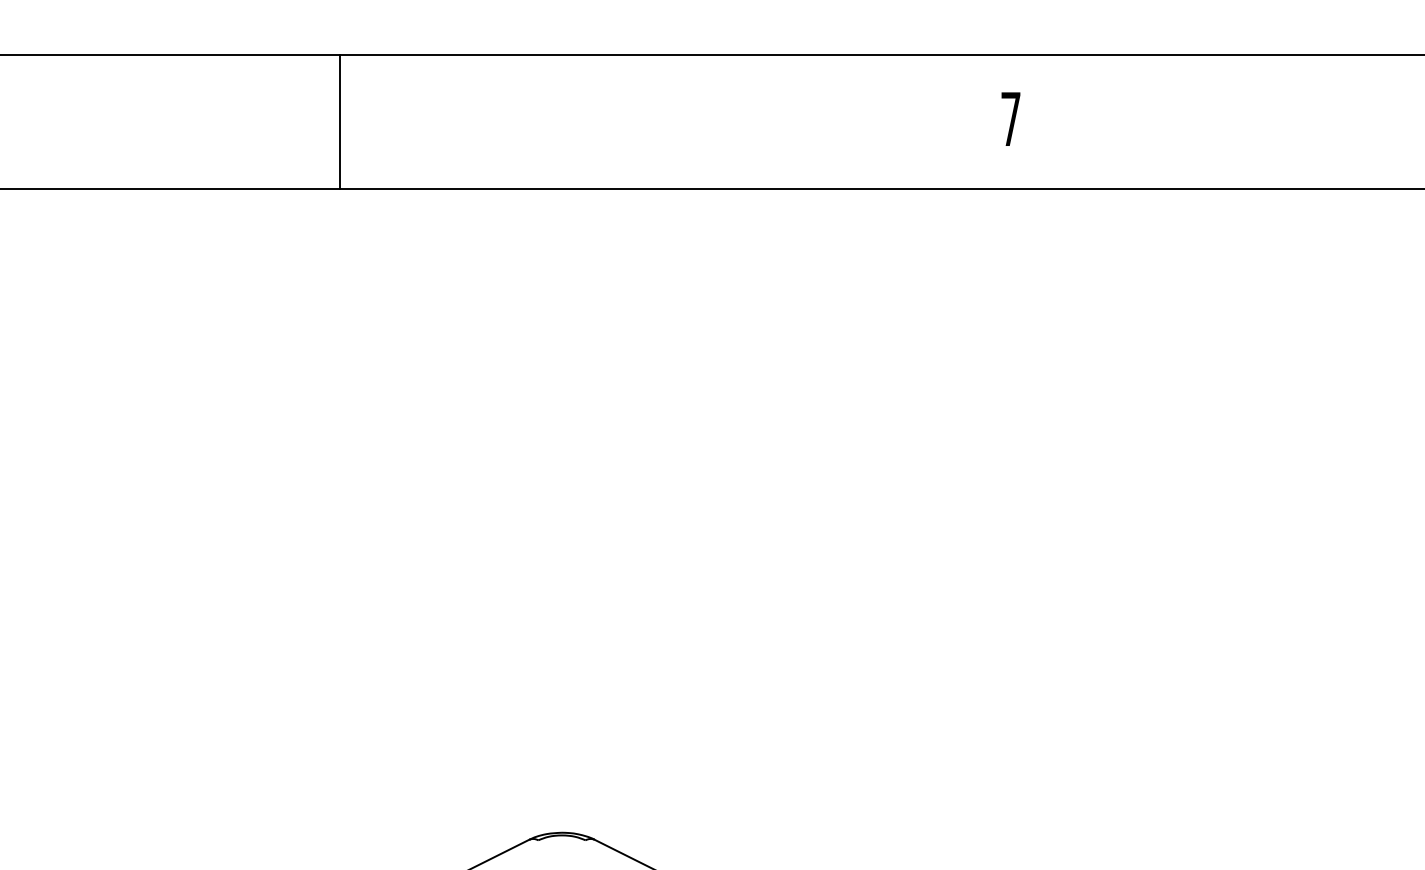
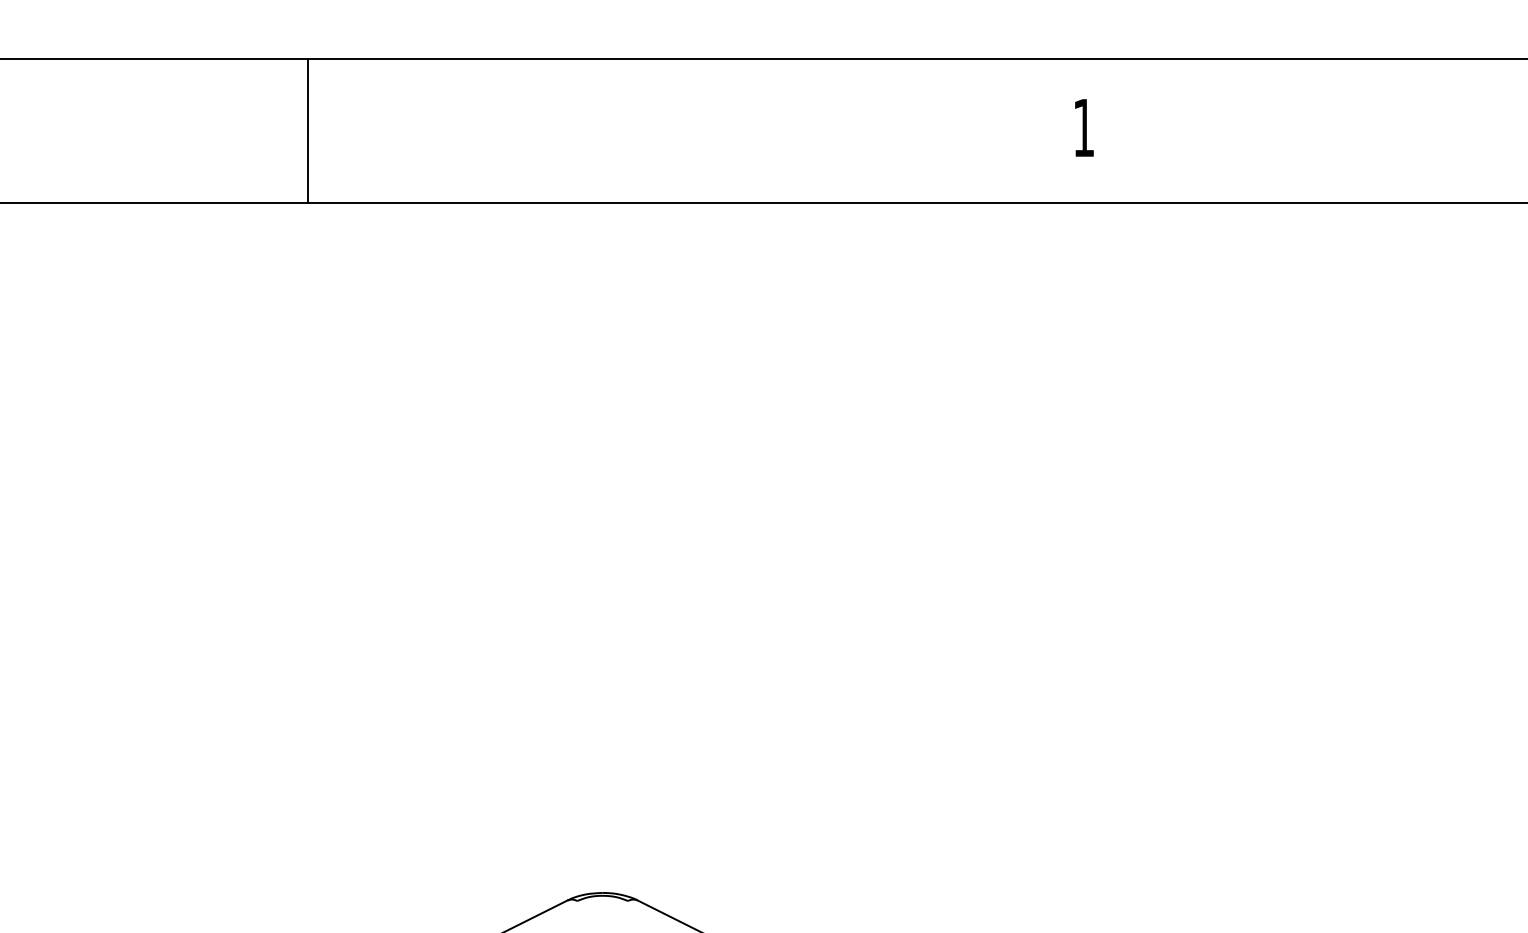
text: (1010, 118) -> (1083, 127), 7 -> 1
line: (340, 121) -> (308, 130), moved

